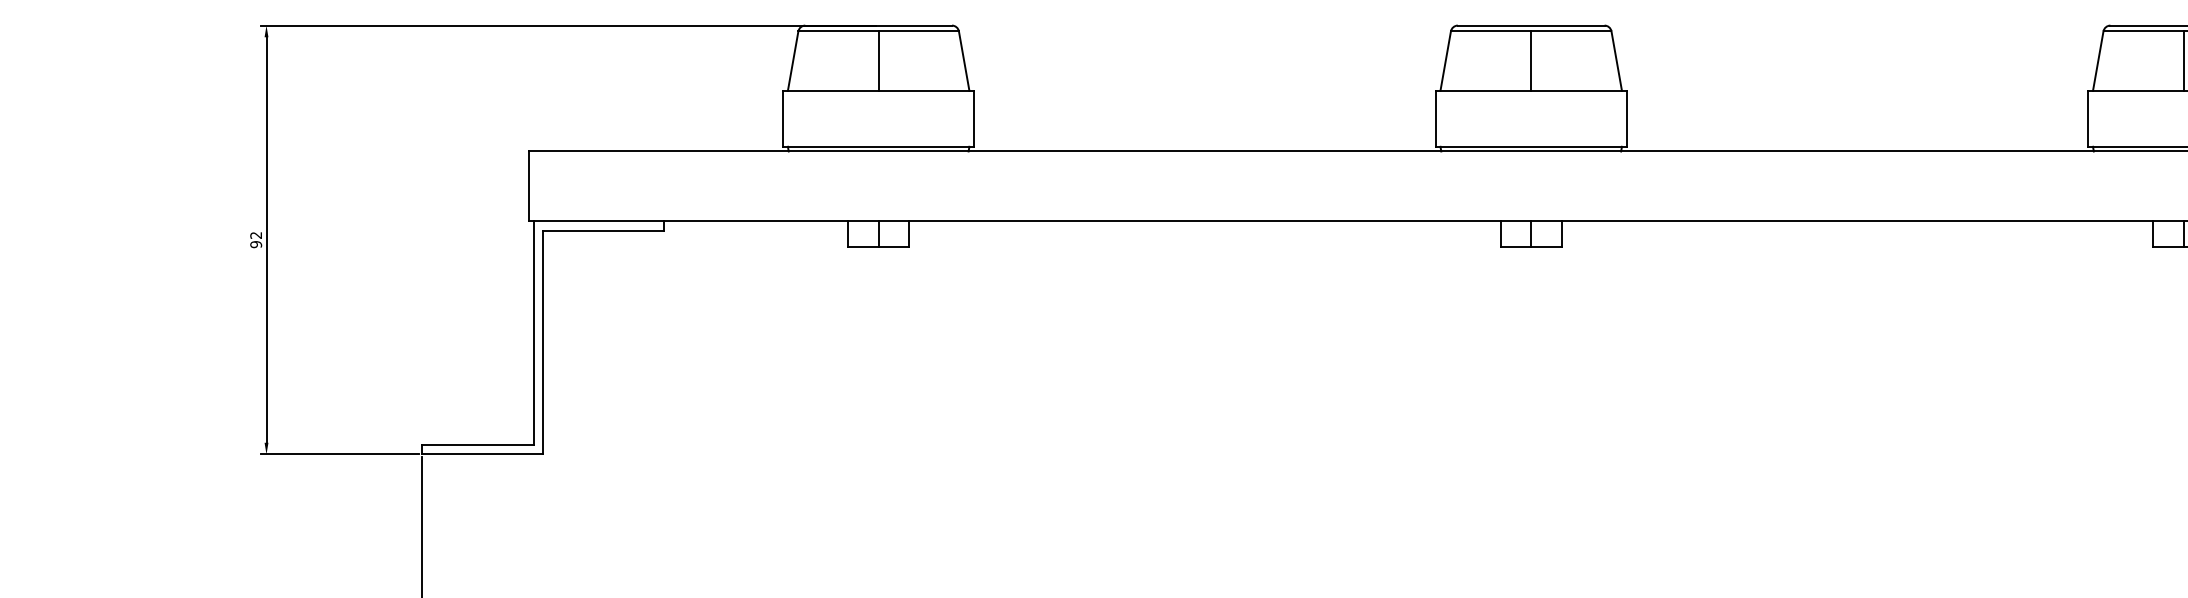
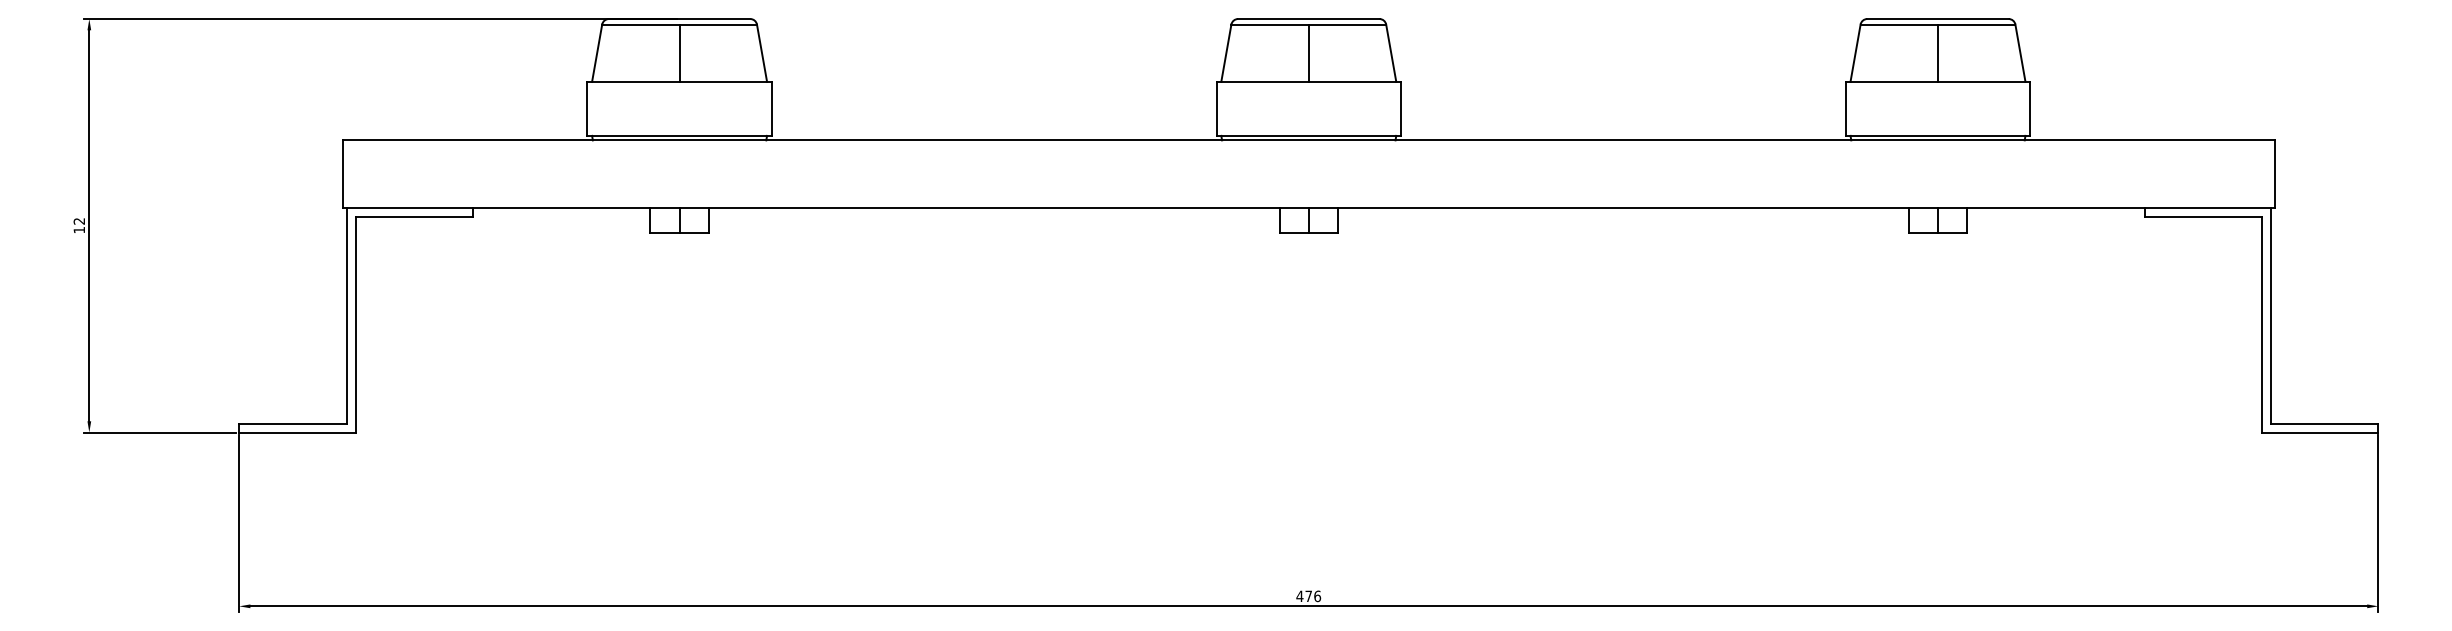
text: (256, 243) -> (79, 229), 92 -> 12

